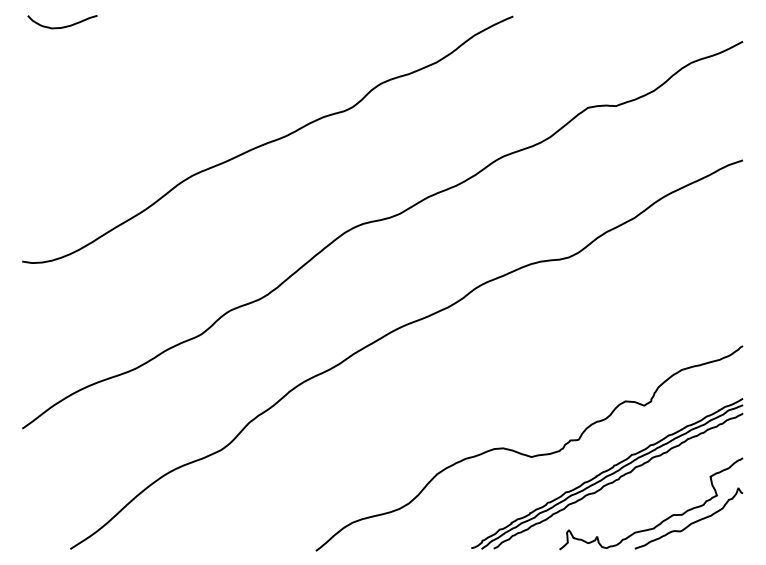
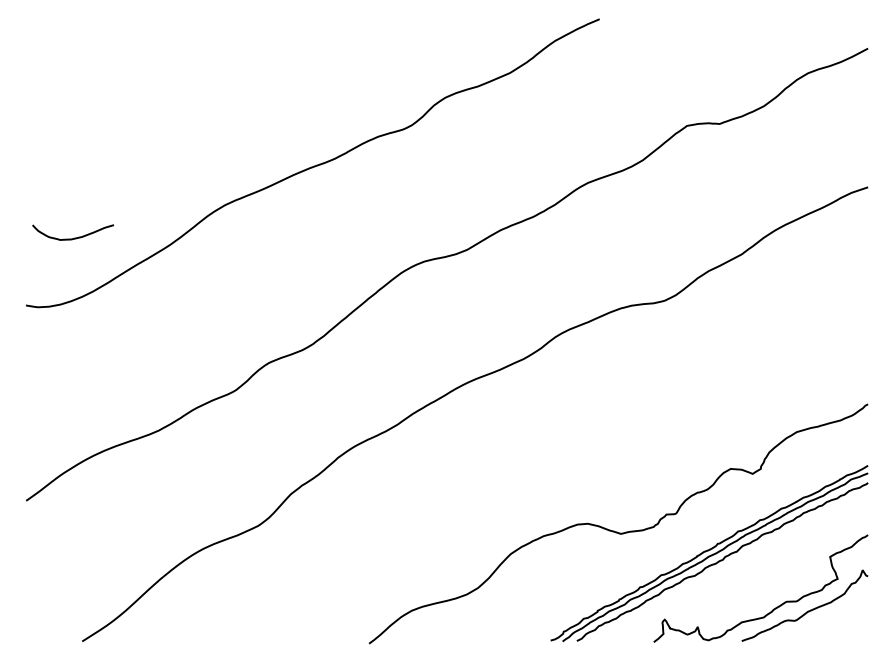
curve: (62, 26) -> (73, 237), moved

